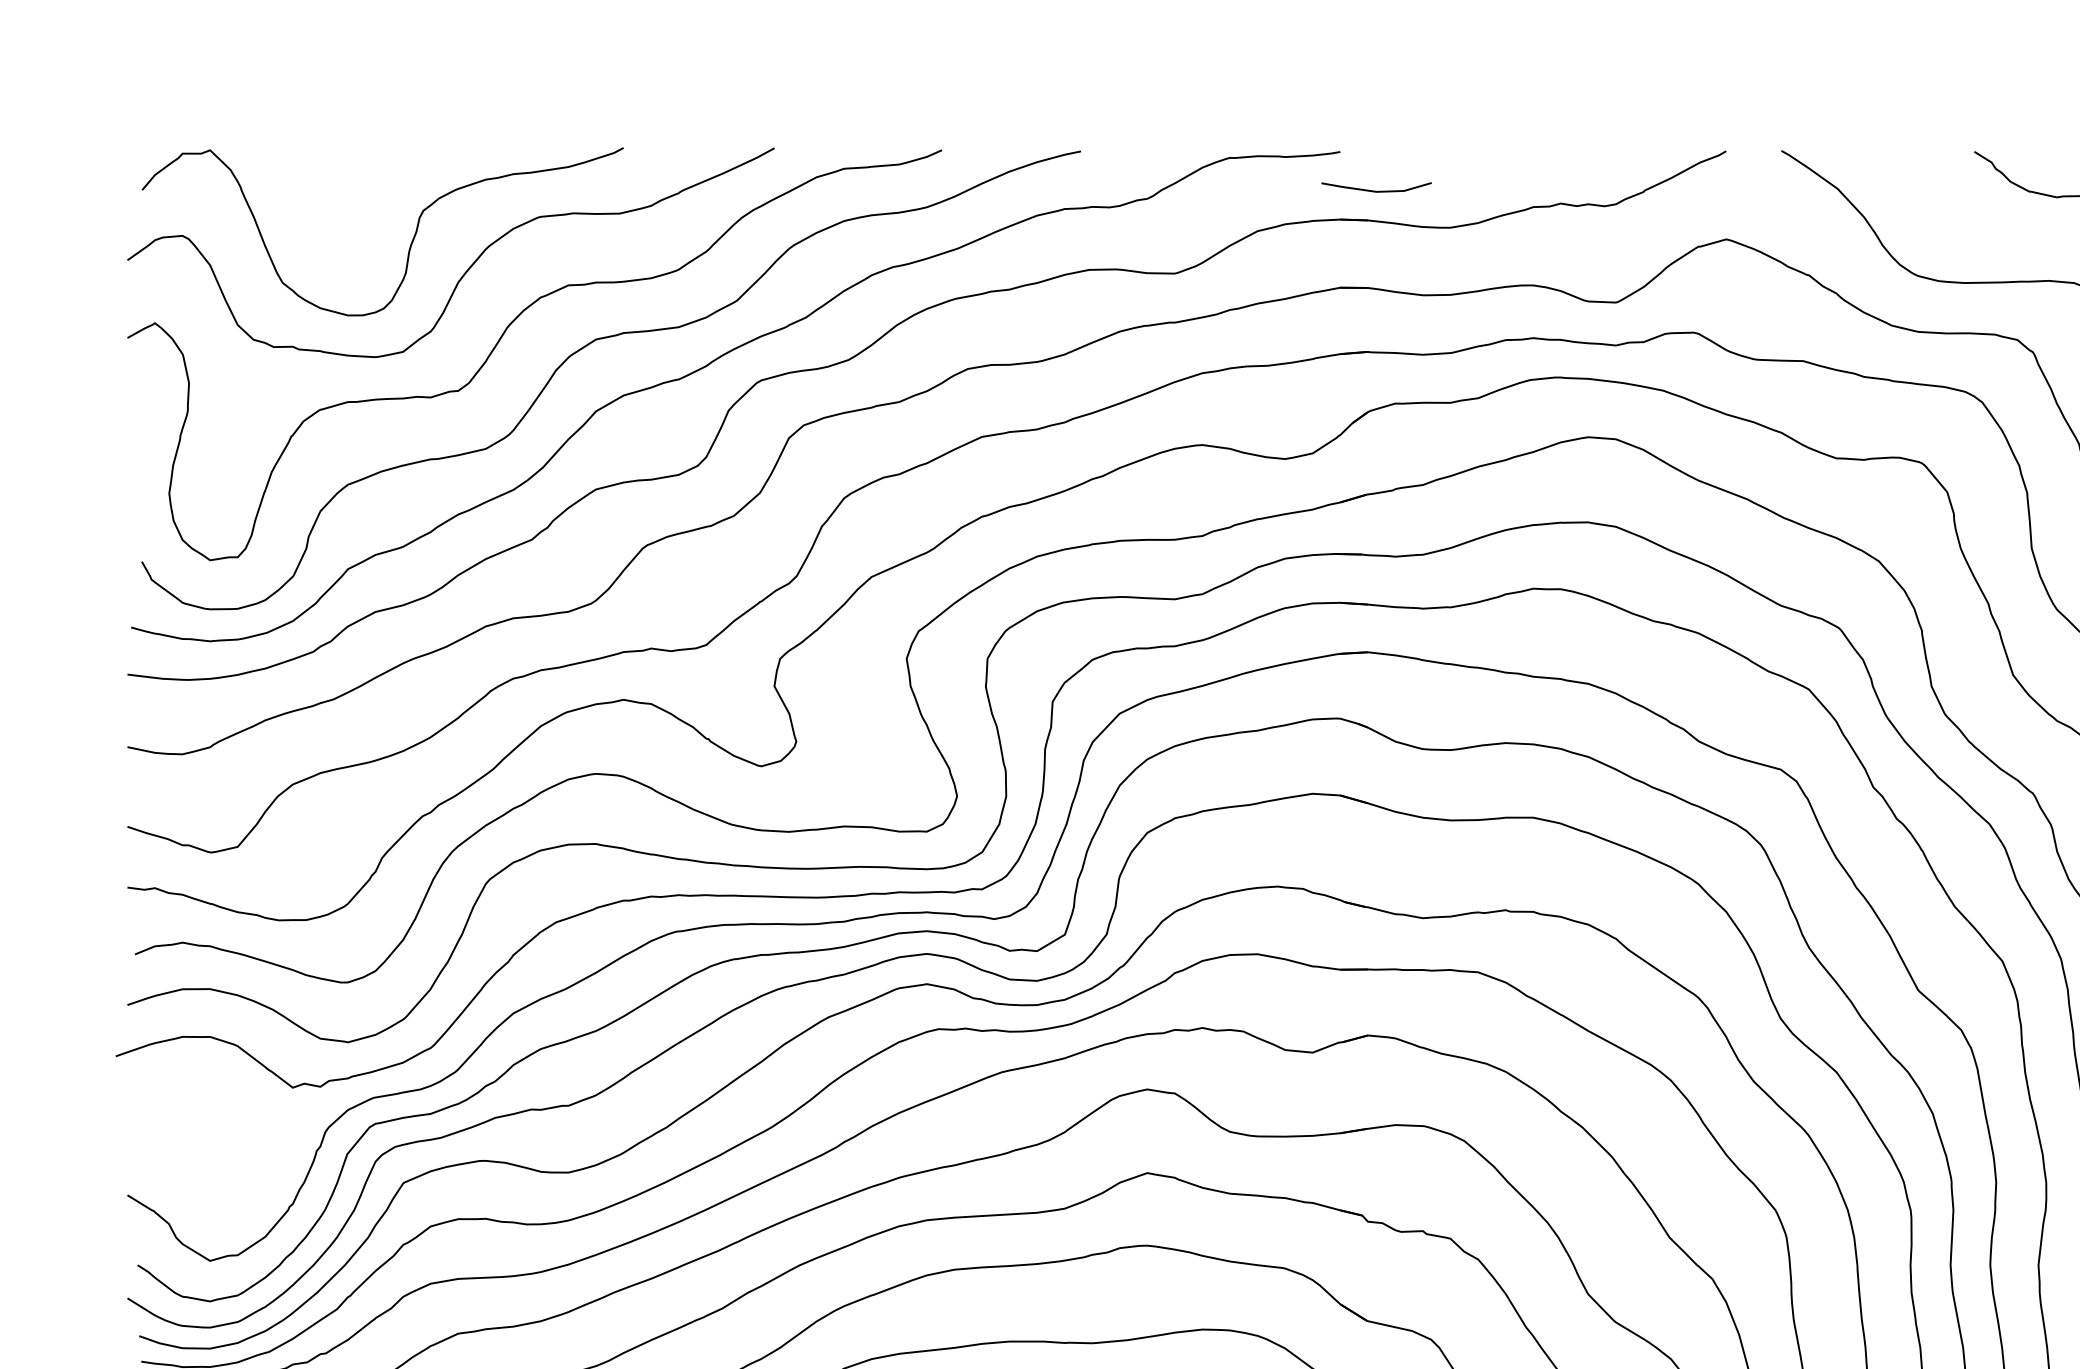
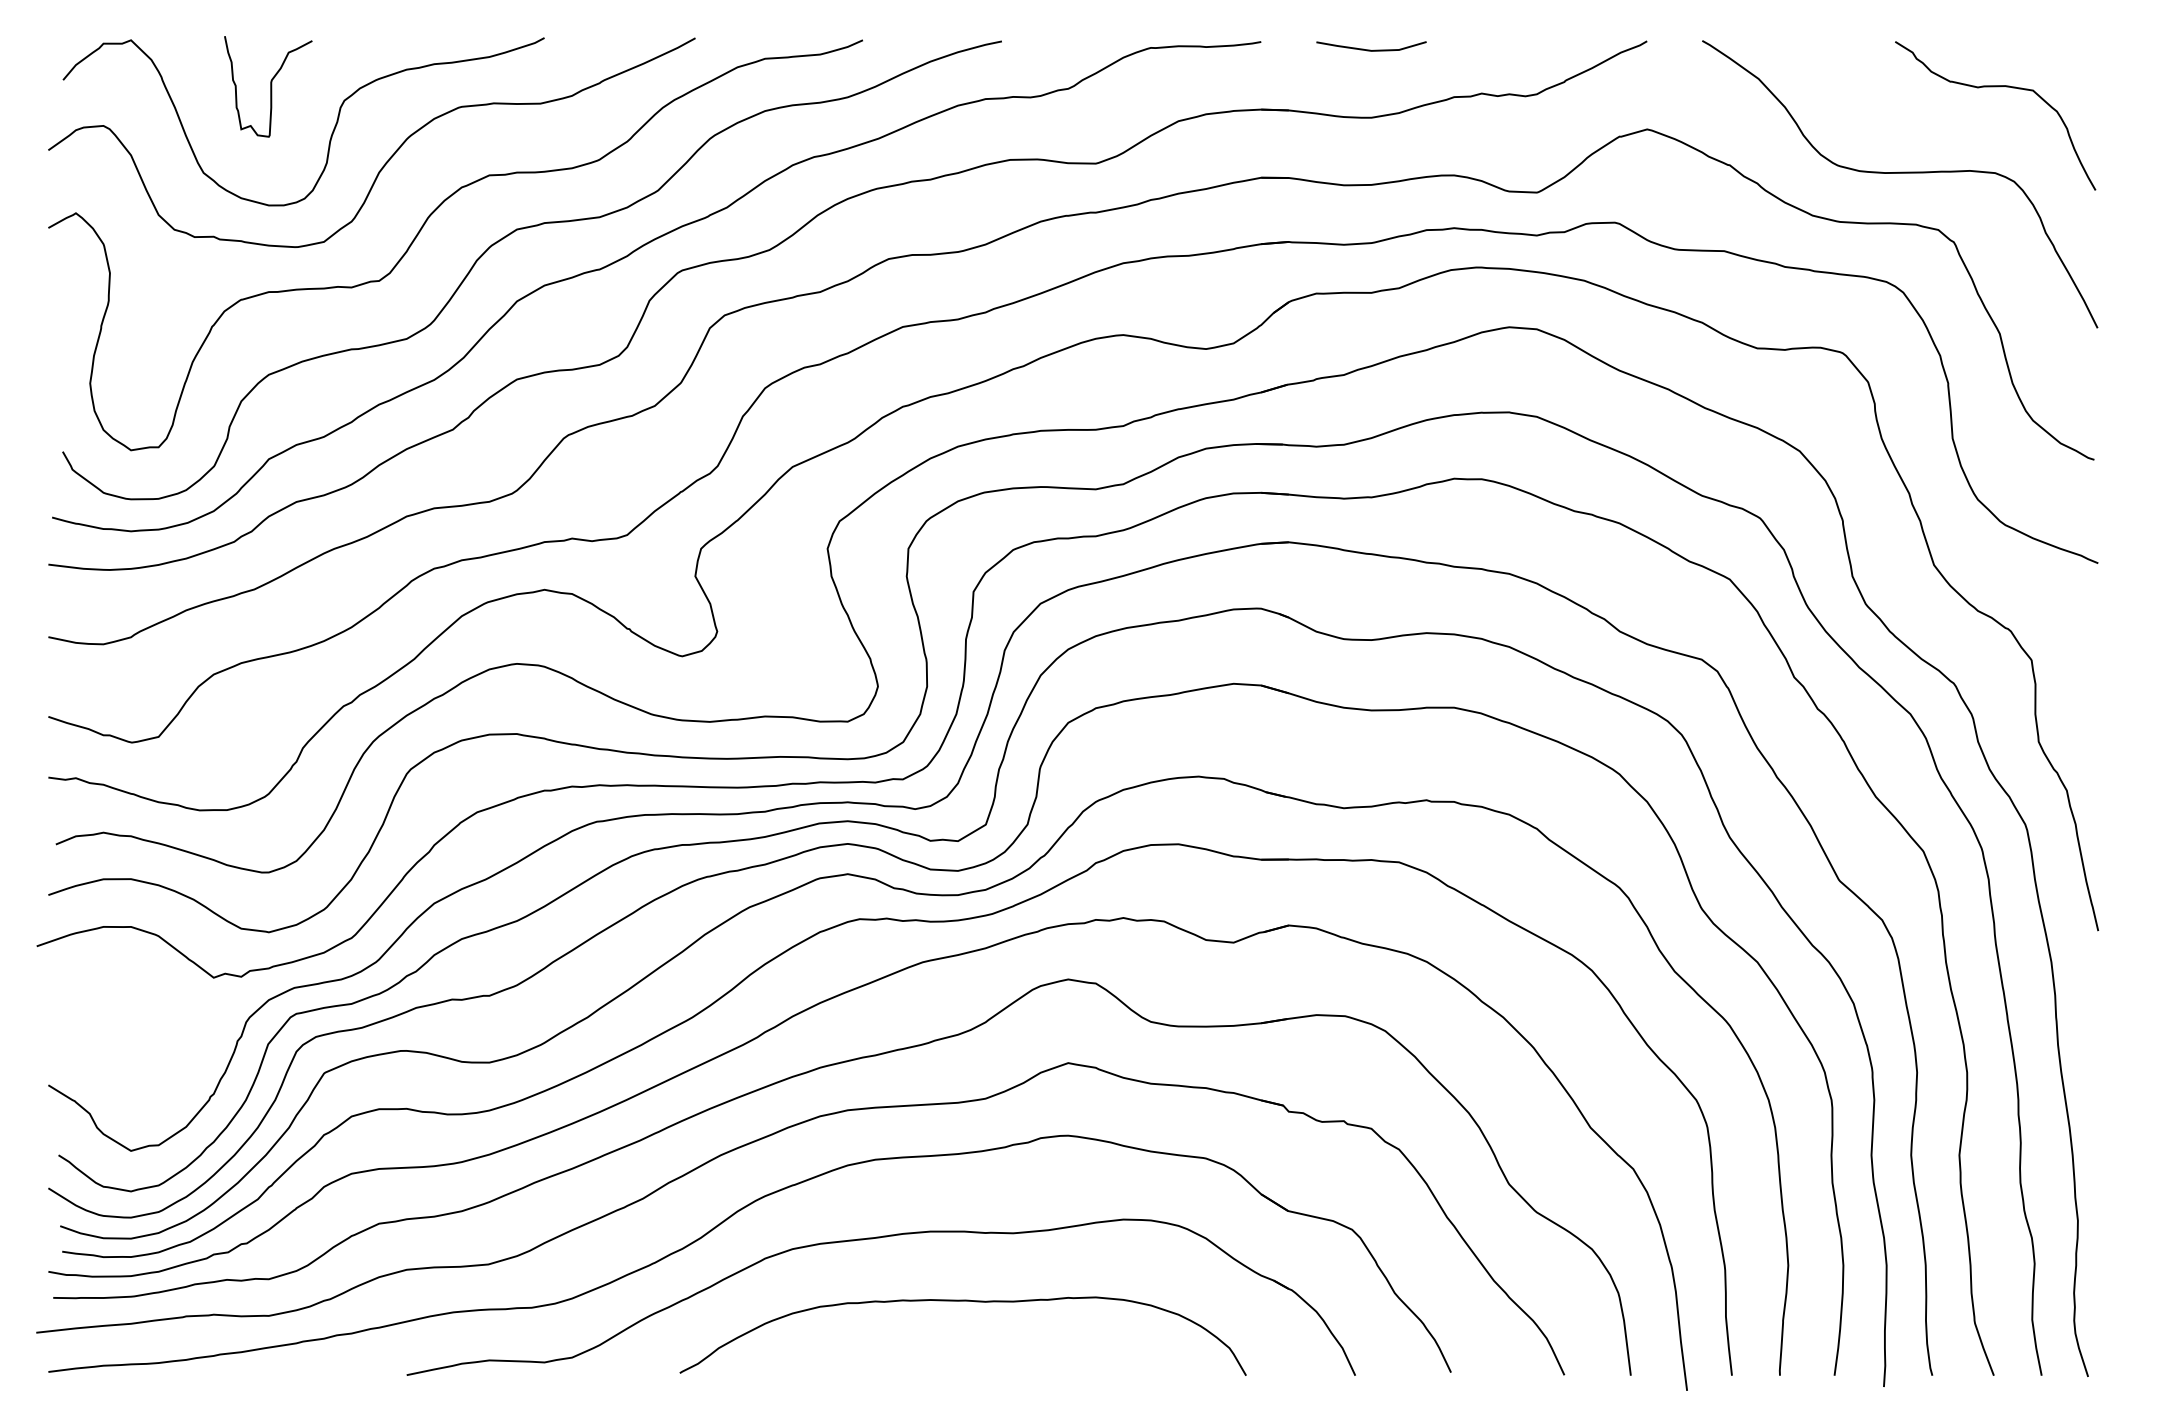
line: (1375, 190) -> (1370, 49), moved
curve: (349, 196) -> (270, 86), added

